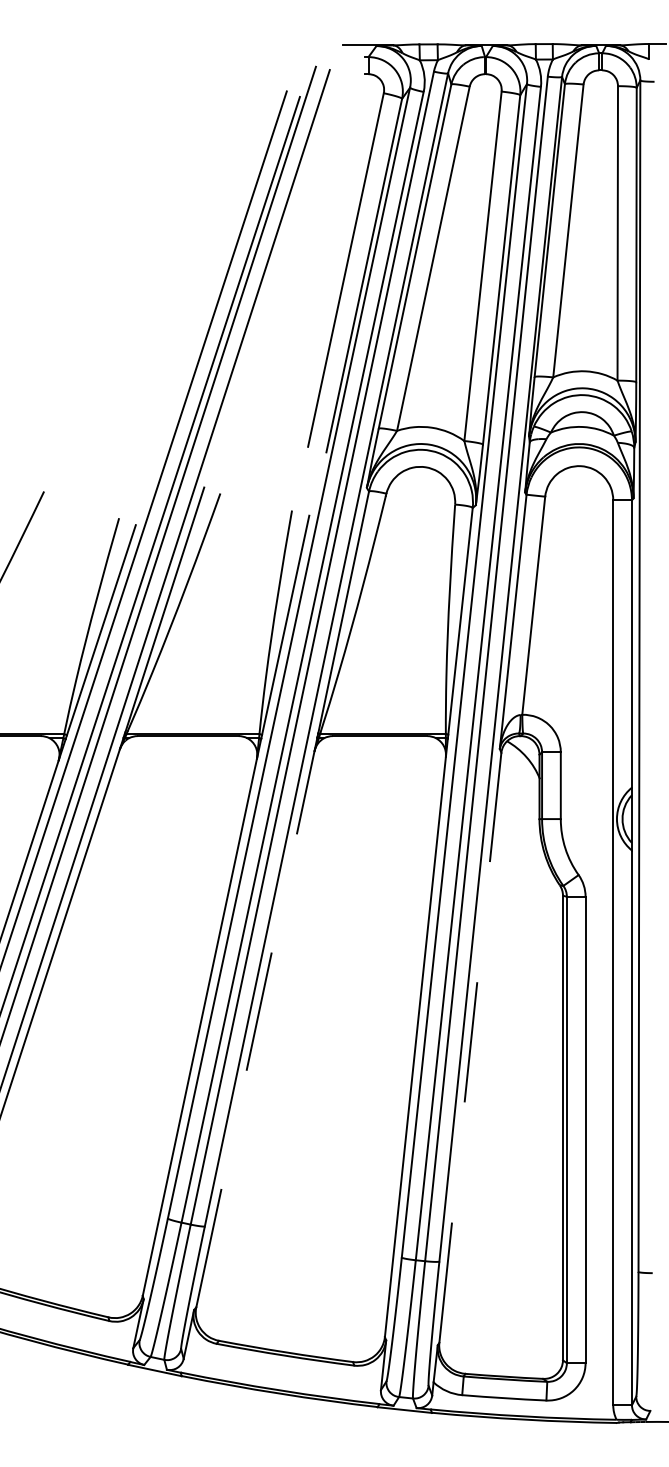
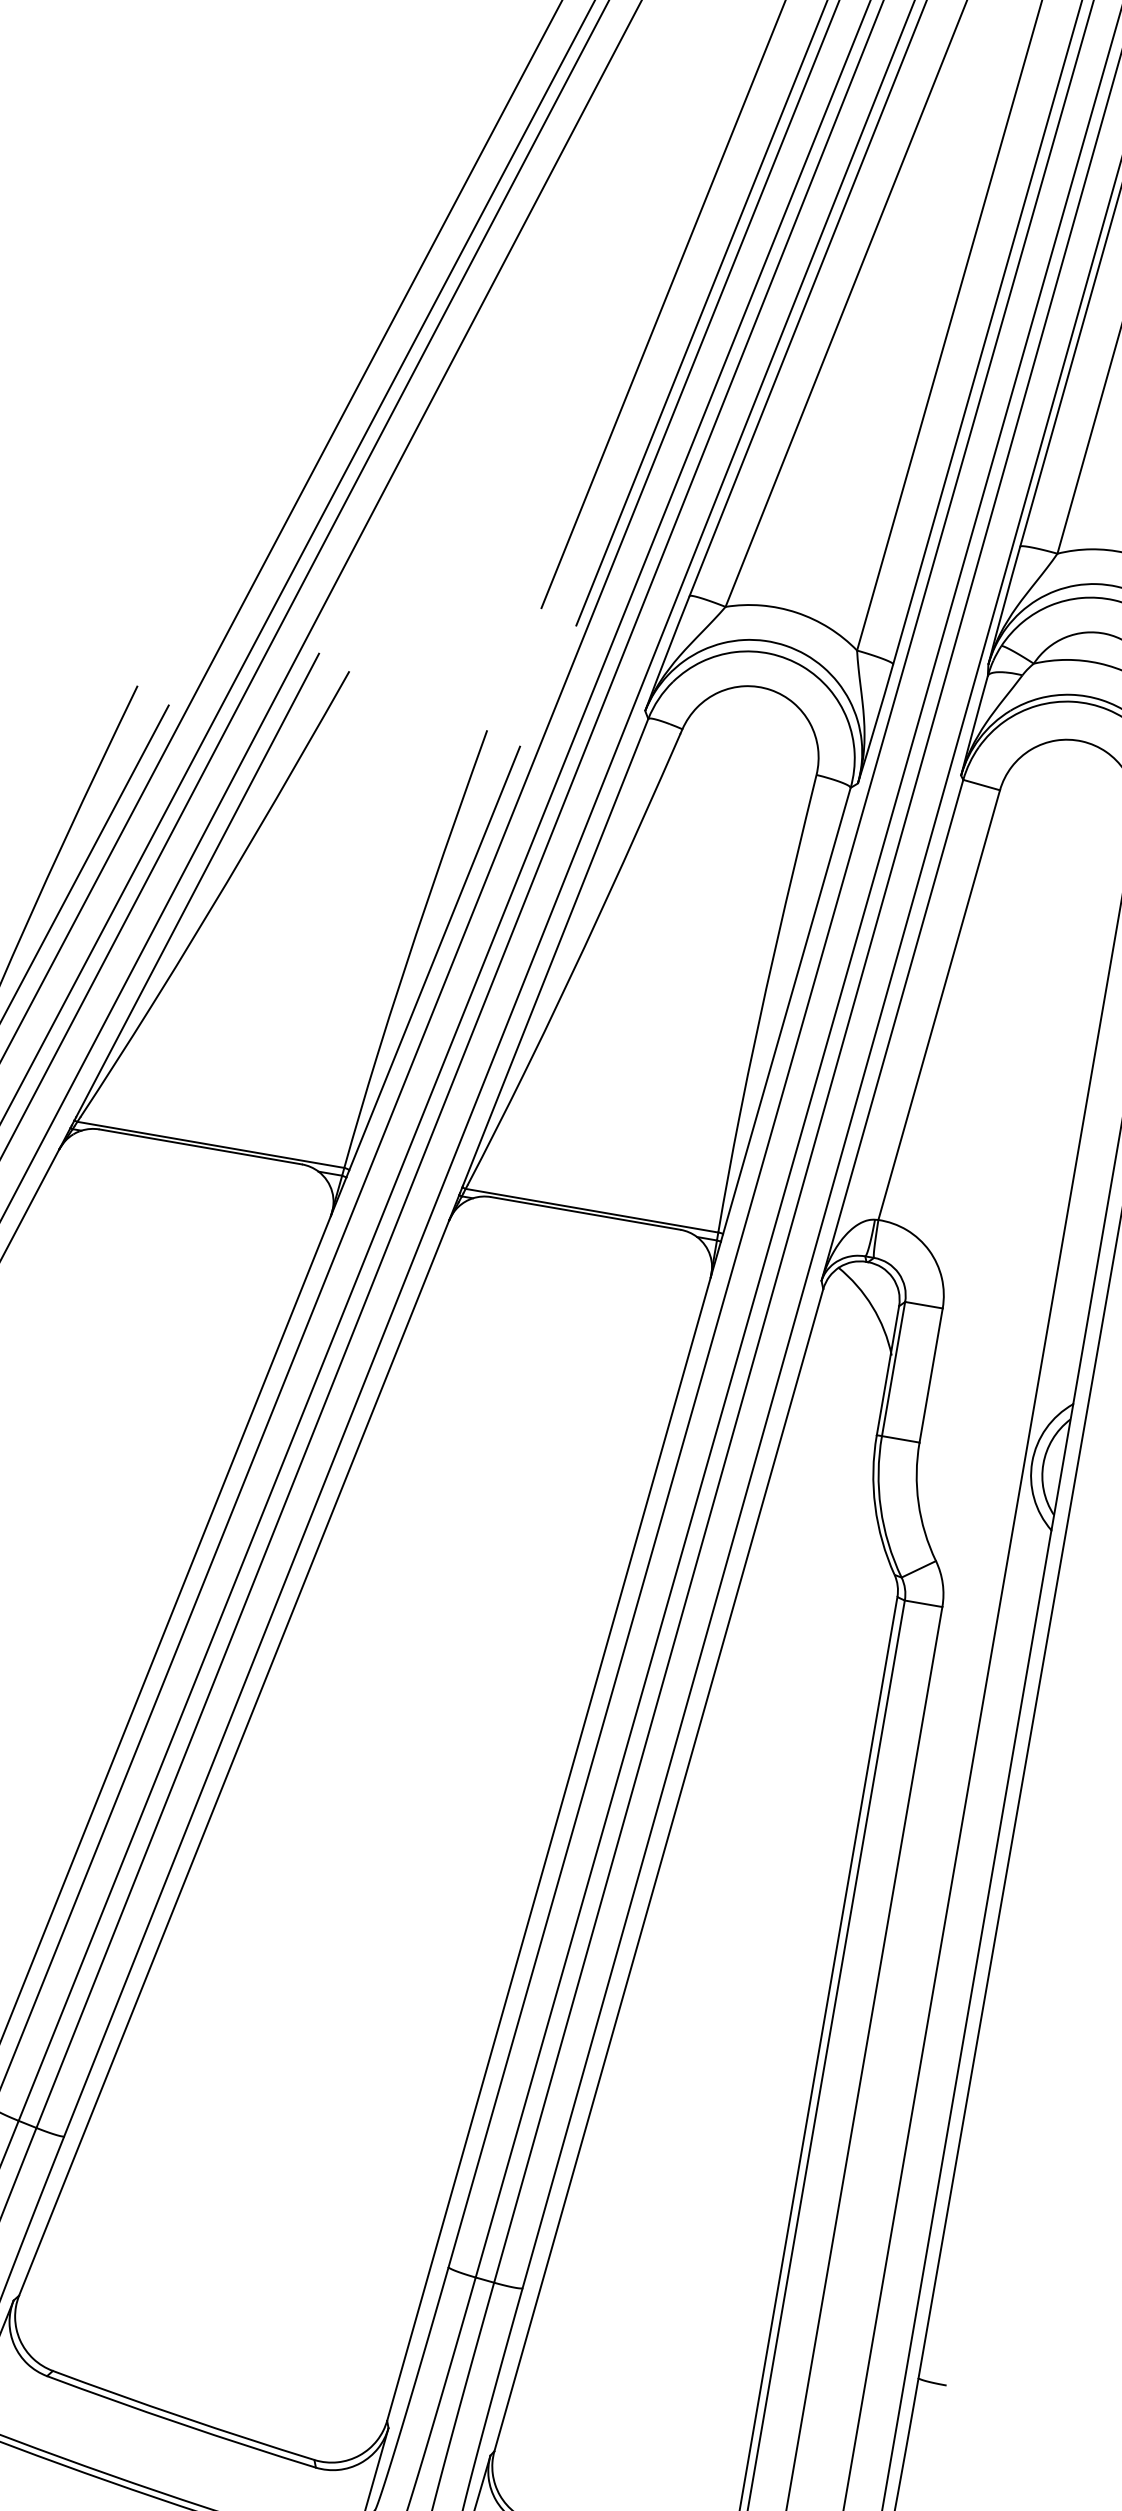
line: (255, 1028) -> (234, 1756), dashed -> solid
line: (470, 1047) -> (659, 1869), dashed -> solid

